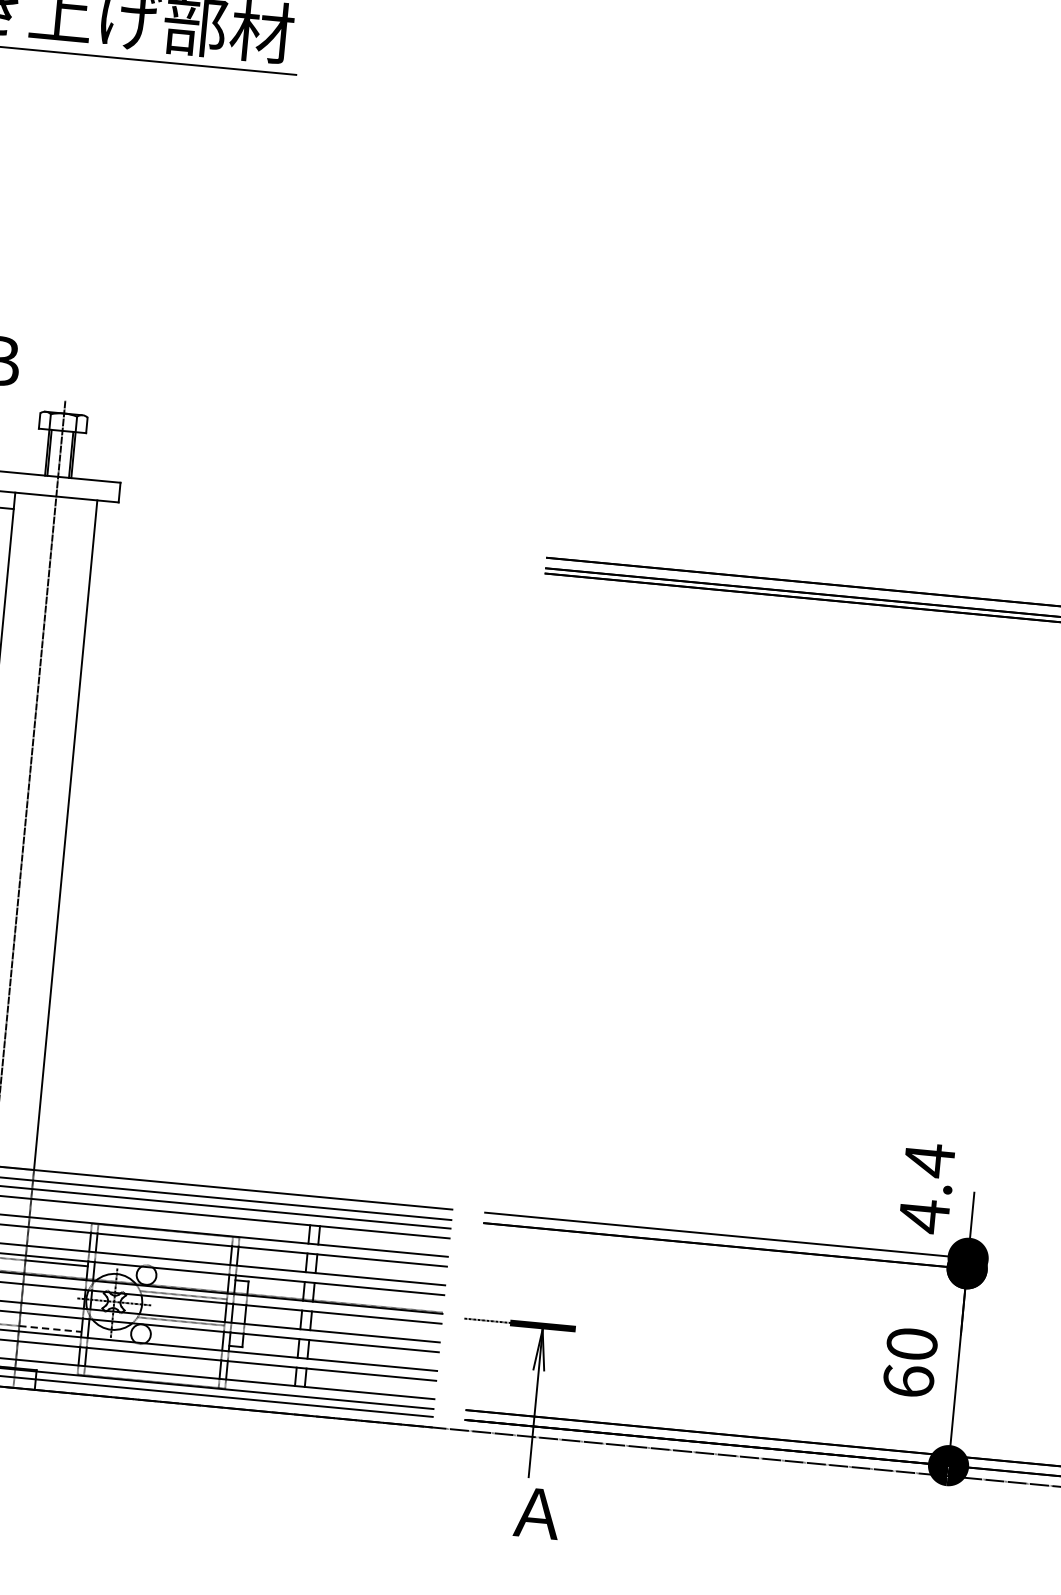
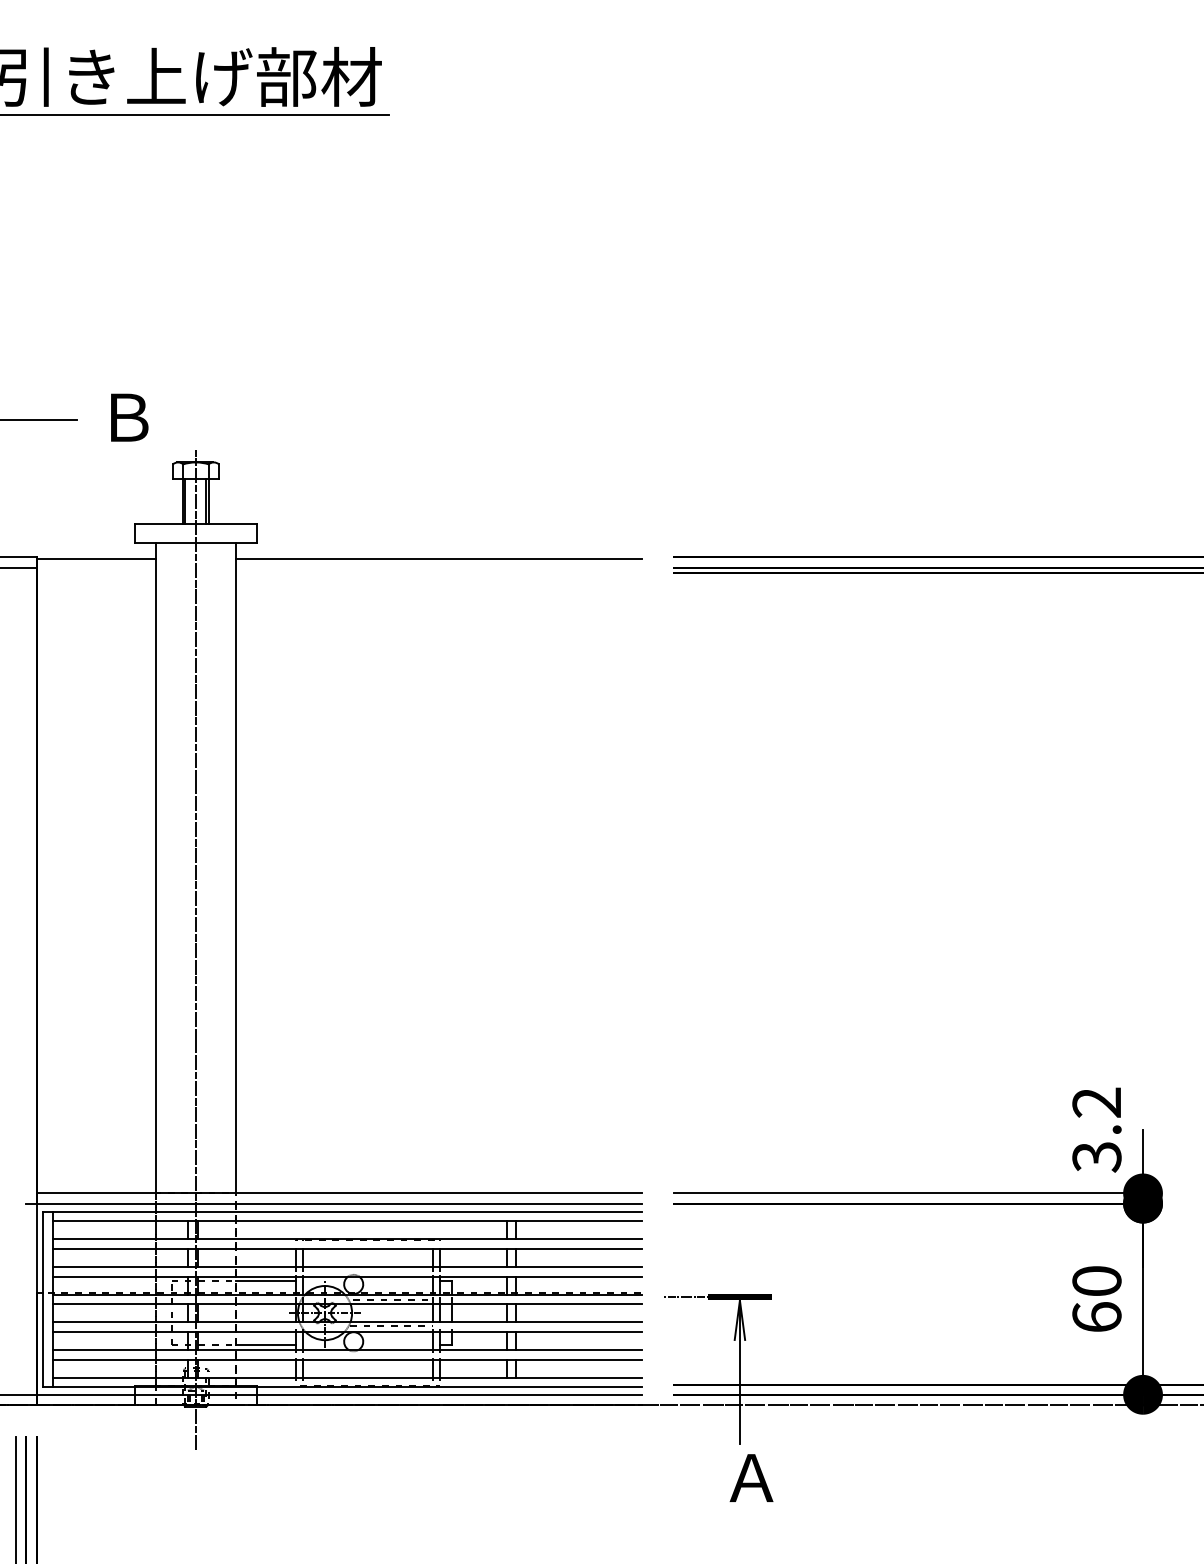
line: (304, 537) -> (438, 559), added
text: (926, 1187) -> (1096, 1129), 4.4 -> 3.2
line: (50, 1328) -> (266, 1344), dashed -> solid

